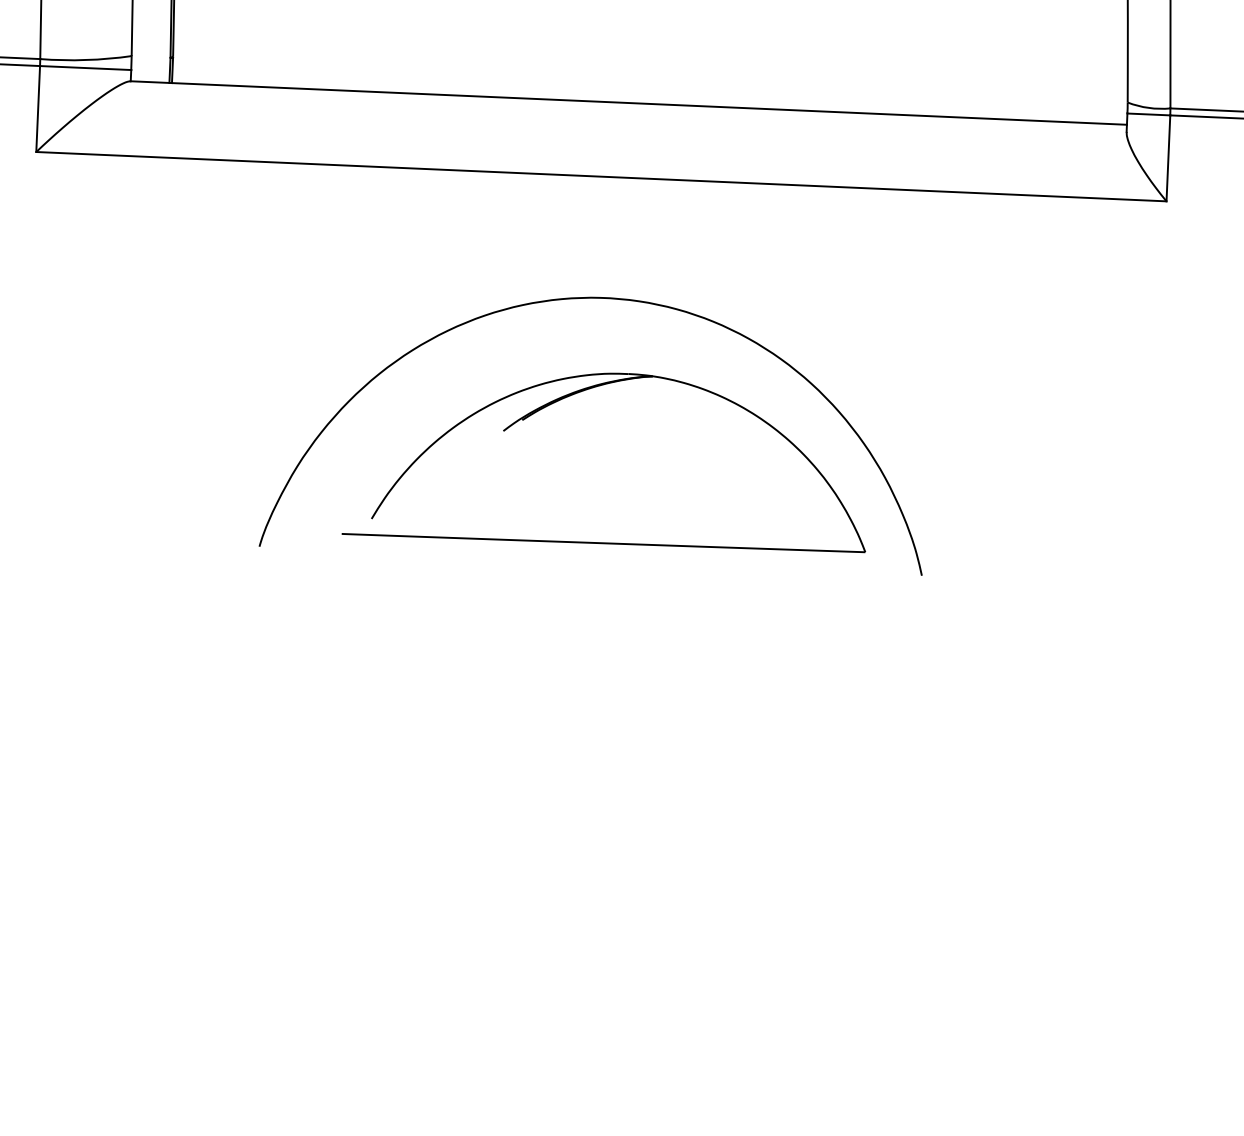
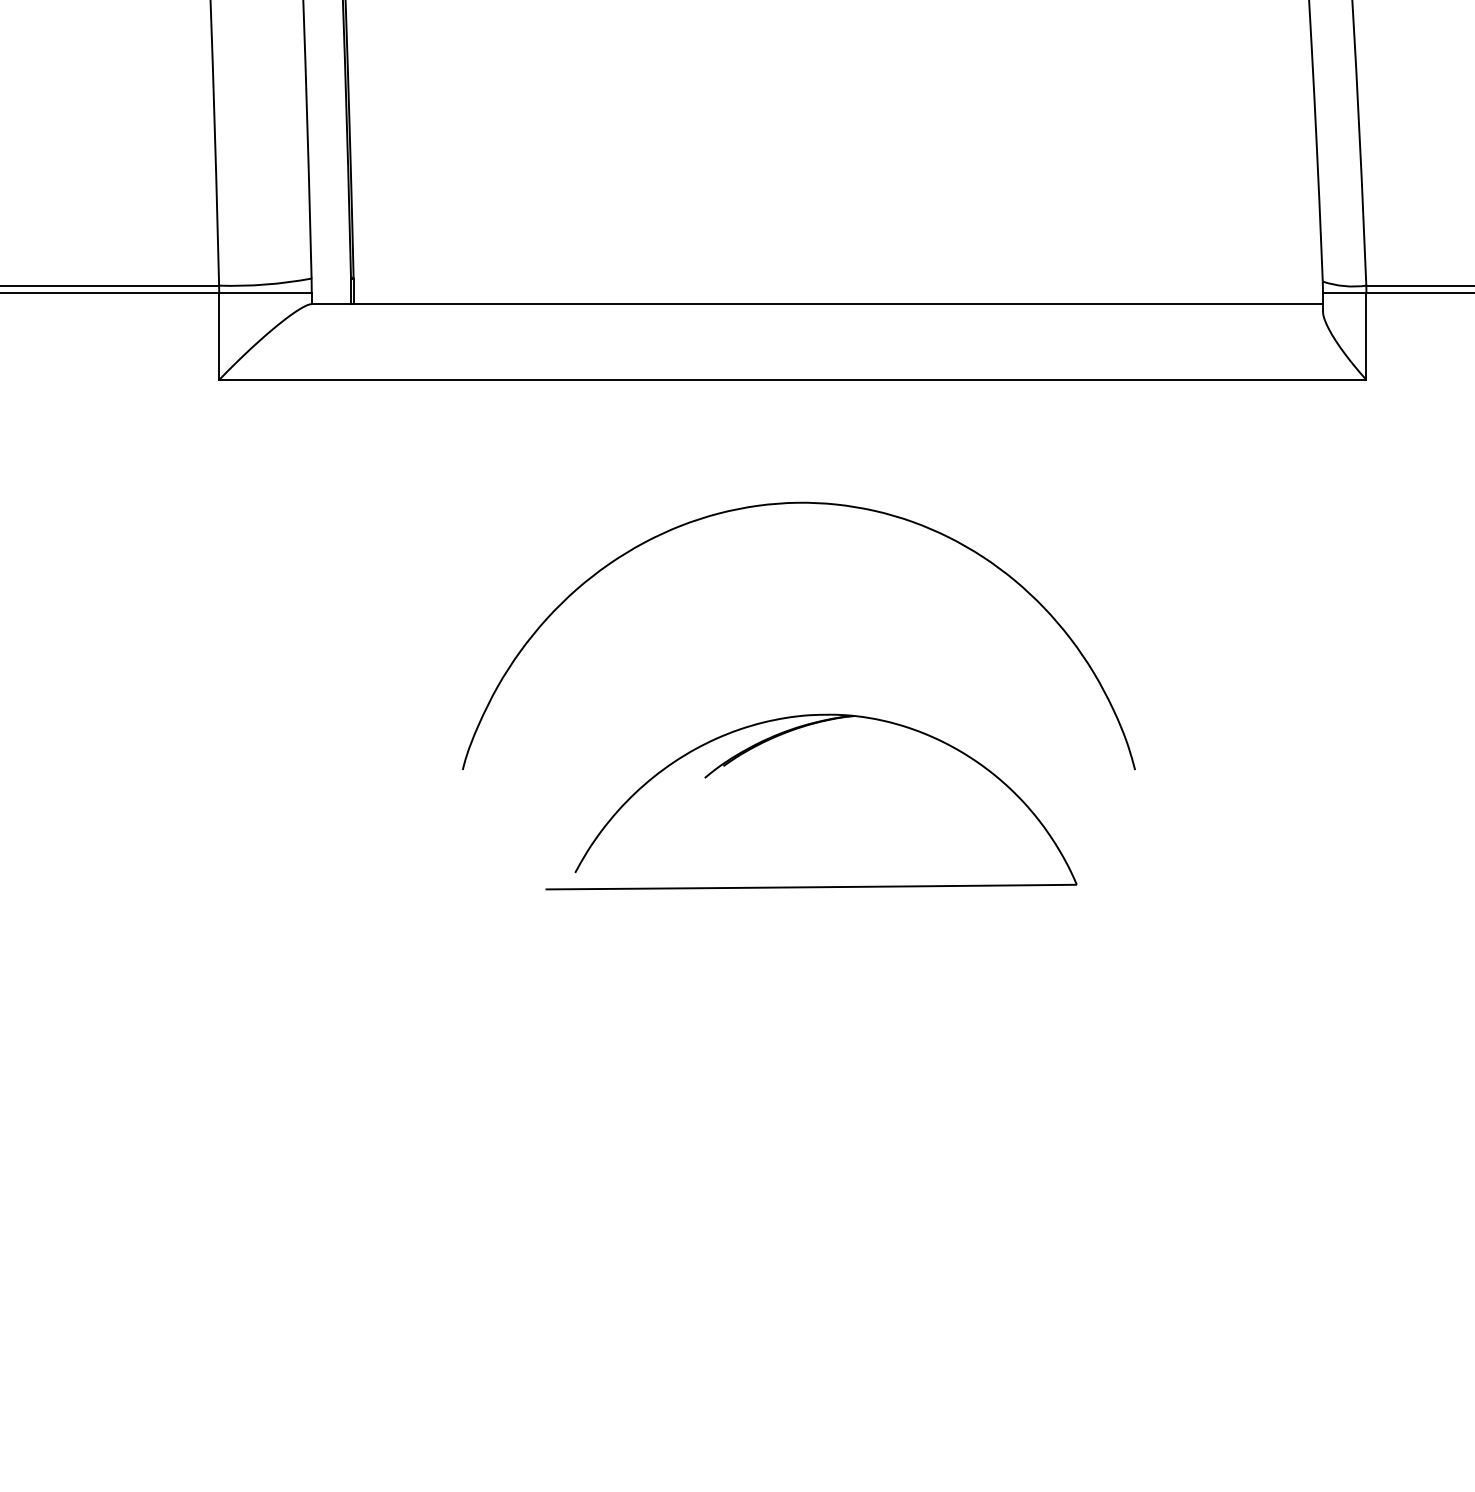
part: (583, 391) -> (784, 734), moved

